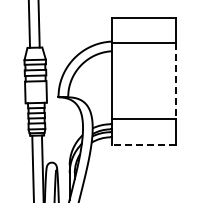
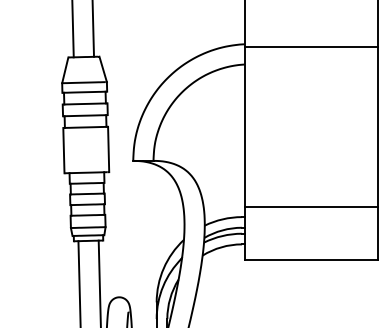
line: (175, 81) -> (377, 127), dashed -> solid
line: (143, 144) -> (310, 259), dashed -> solid

